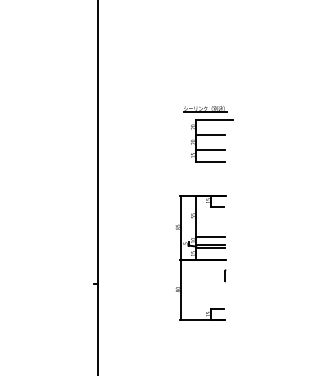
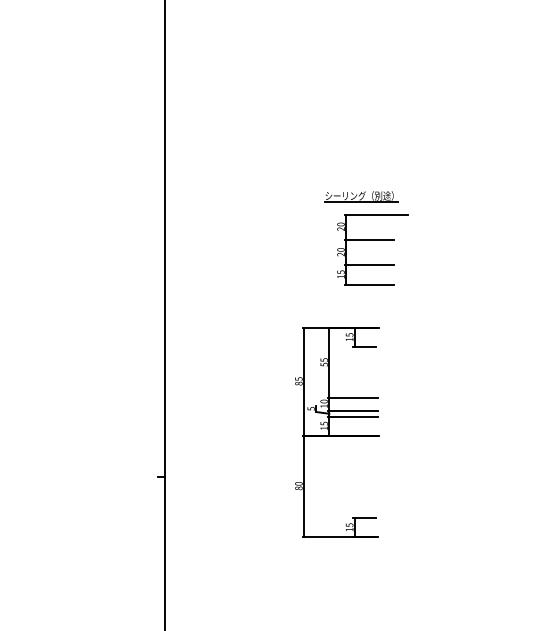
part: (208, 134) -> (366, 239), moved
line: (225, 275) -> (378, 462), removed

